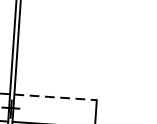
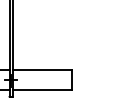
line: (55, 97) -> (42, 70), dashed -> solid

